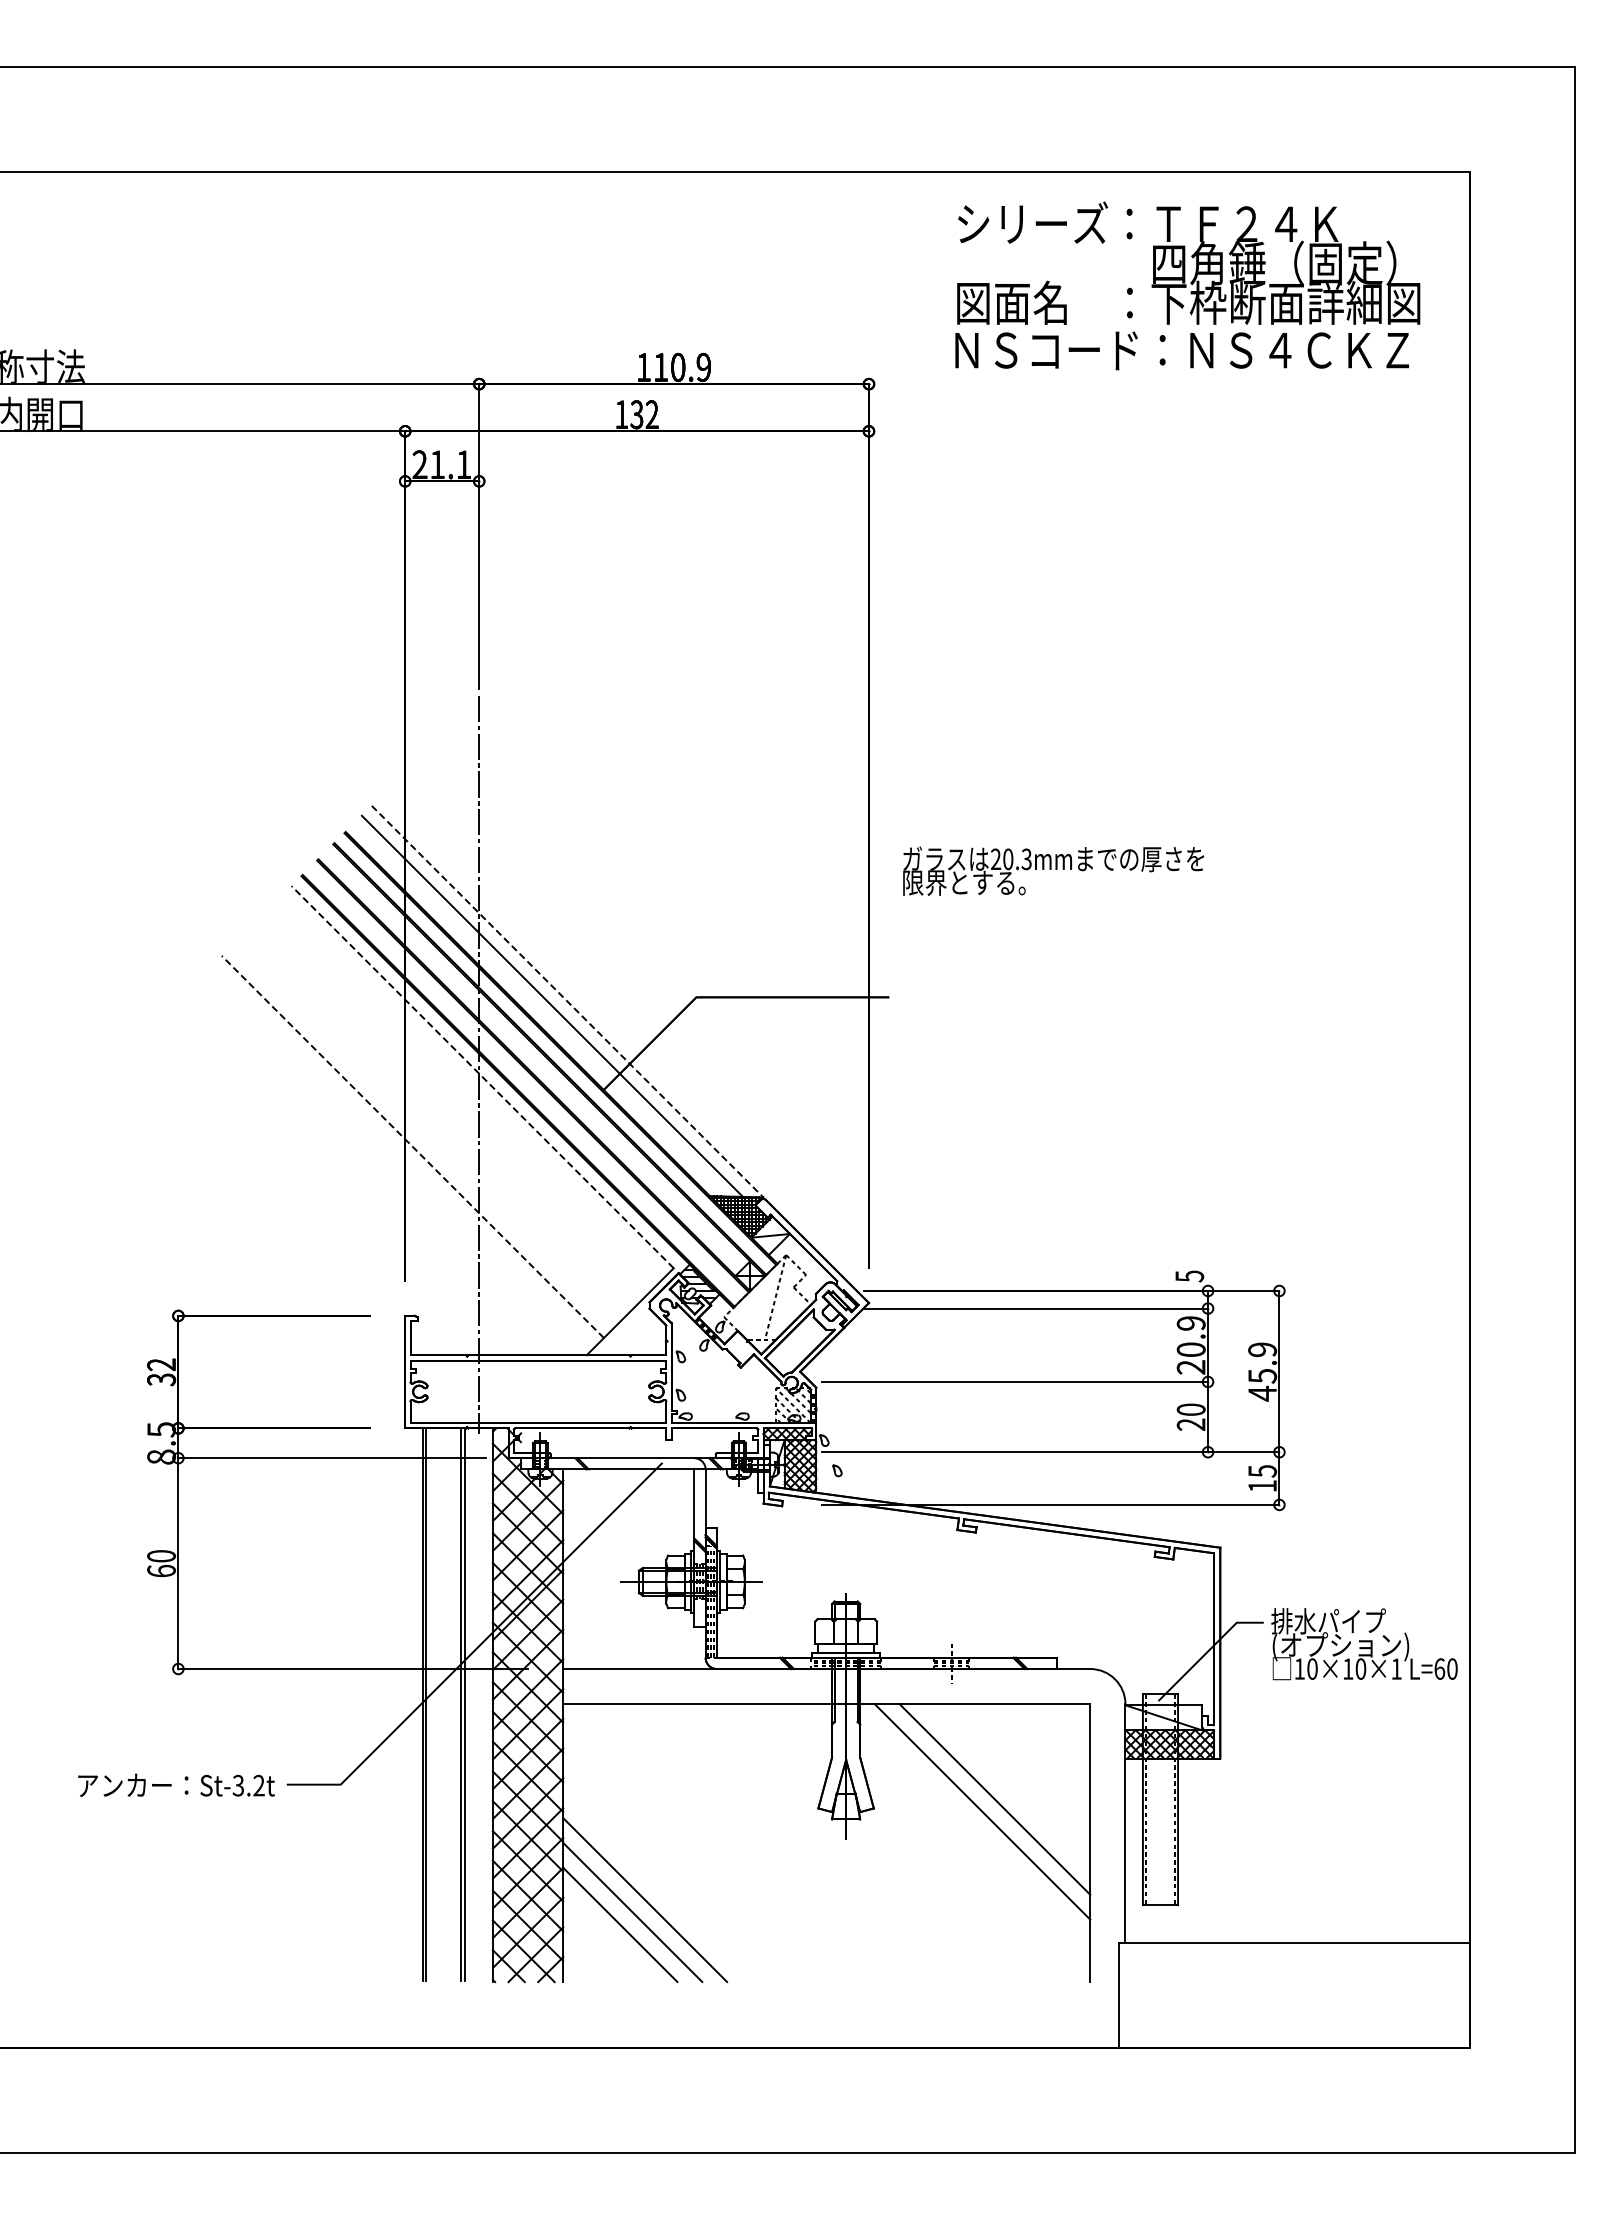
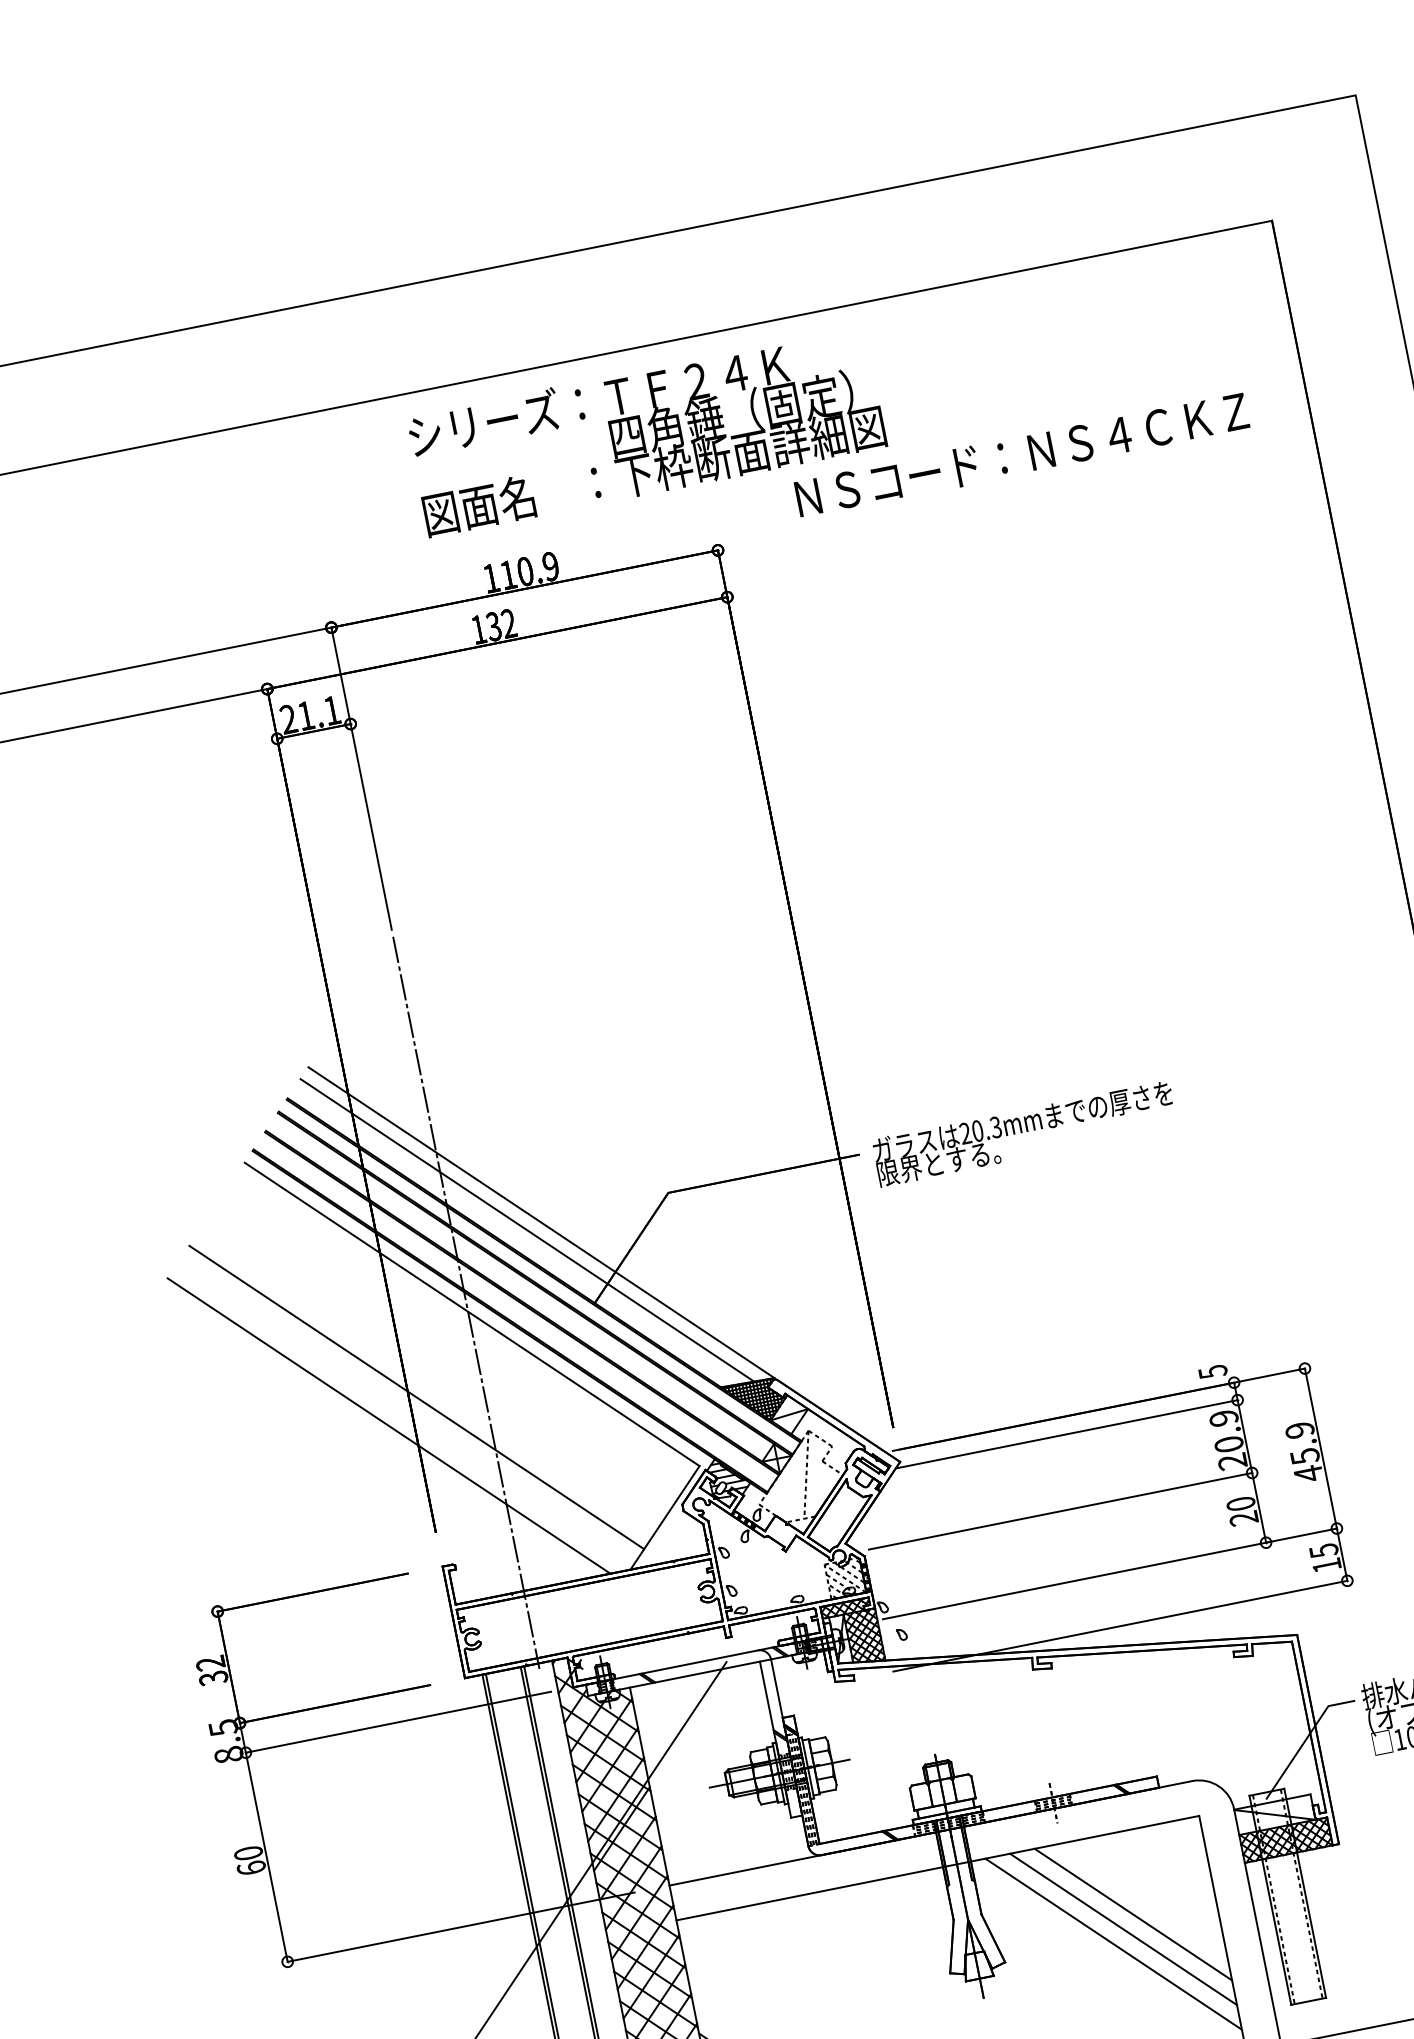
text: (1188, 262) -> (646, 430), moved
text: (1053, 870) -> (1024, 1133), moved
line: (567, 1001) -> (541, 1222), dashed -> solid
line: (482, 1076) -> (471, 1313), dashed -> solid
line: (412, 1146) -> (416, 1397), dashed -> solid
line: (380, 1169) -> (389, 1426), added
line: (1007, 1786) -> (1133, 1914), added

